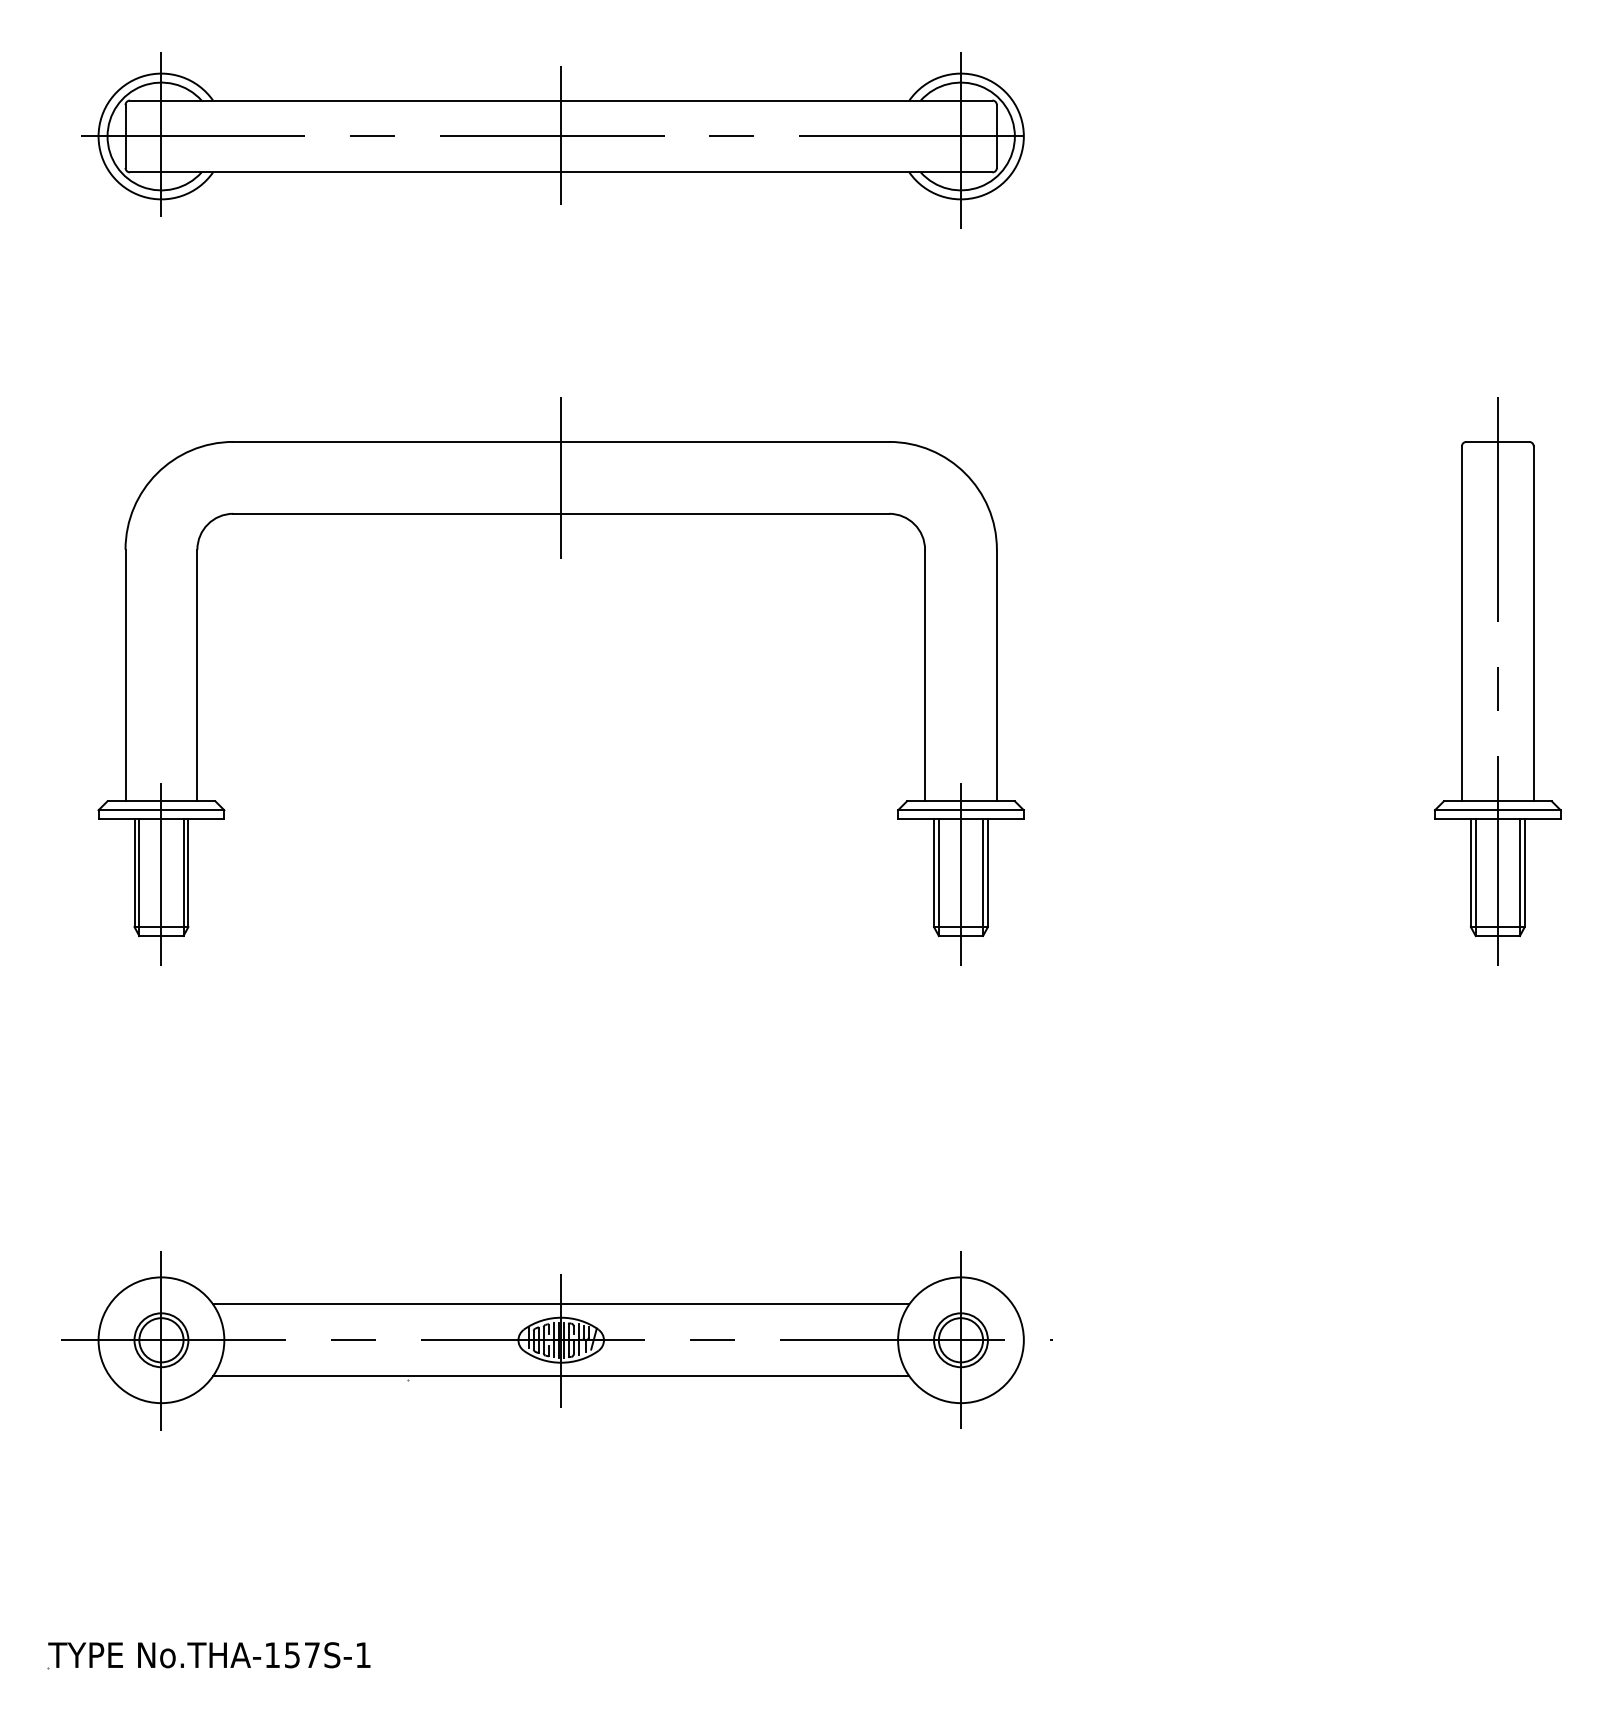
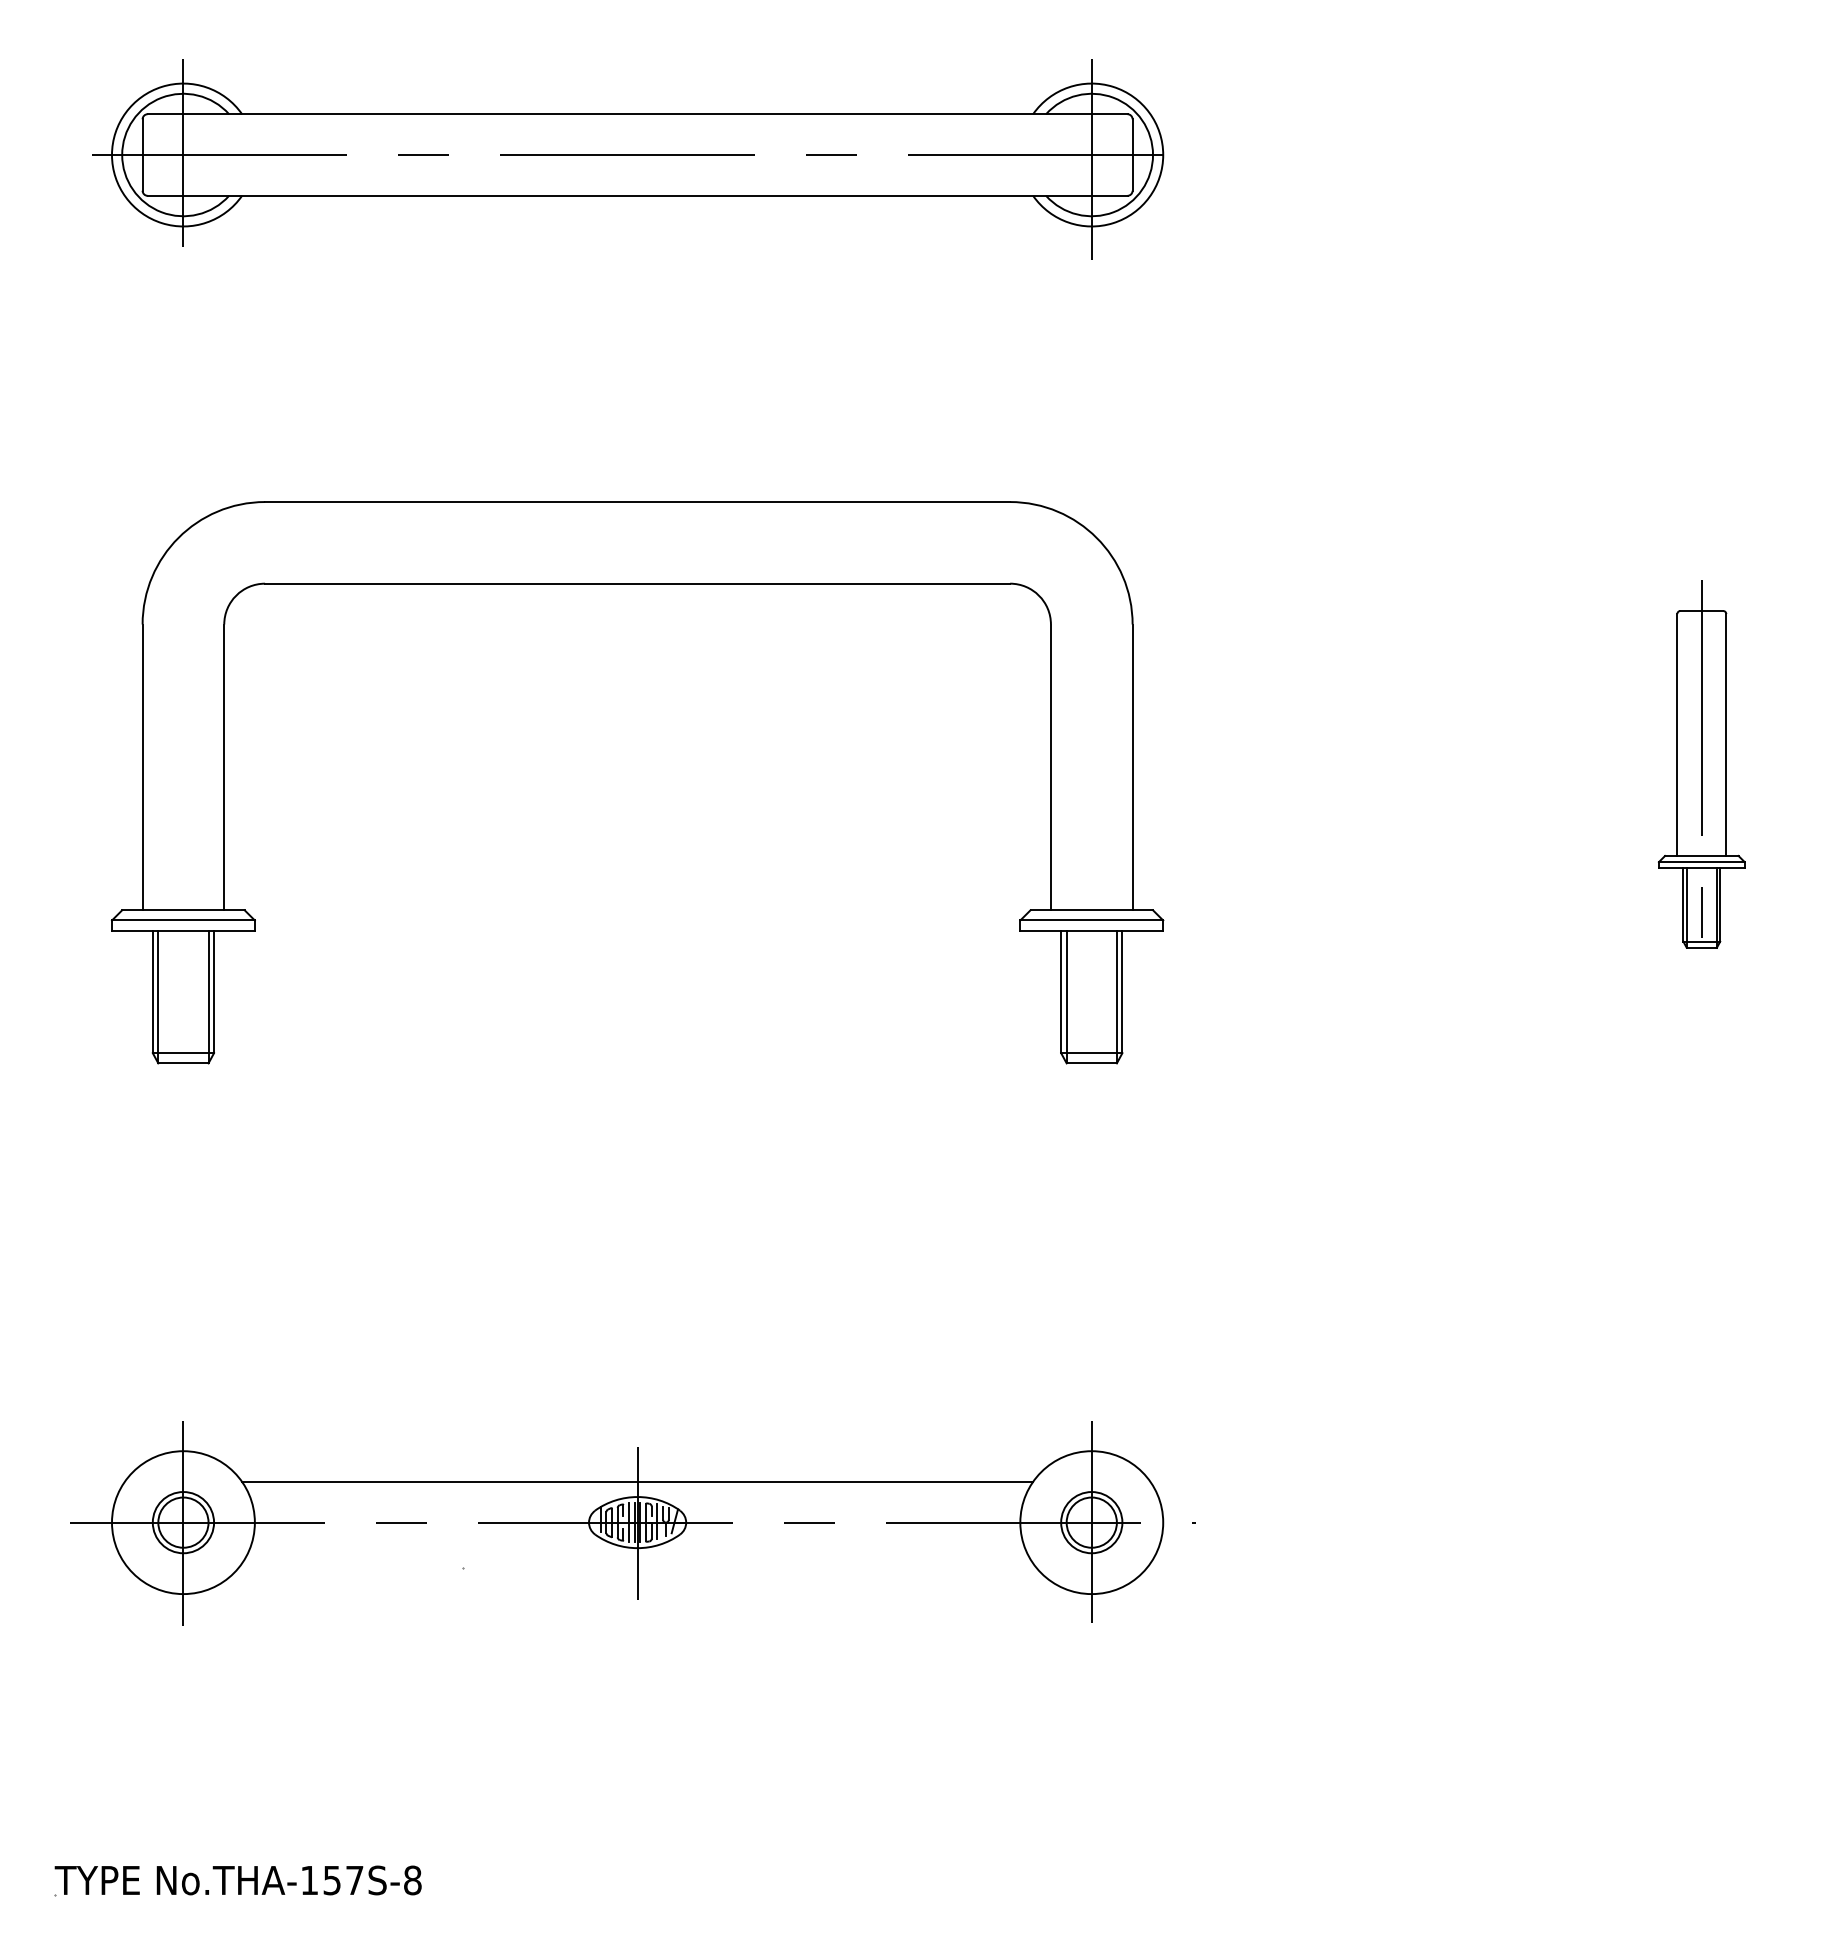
line: (561, 135) -> (637, 153), removed
line: (561, 477) -> (637, 542), removed
part: (1497, 681) -> (1701, 774), size x0.6
line: (161, 874) -> (183, 993), removed
line: (960, 874) -> (1091, 993), removed
line: (561, 1376) -> (637, 1563), removed
text: (363, 1655) -> (412, 1880), No.THA-157S-1 -> No.THA-157S-8

